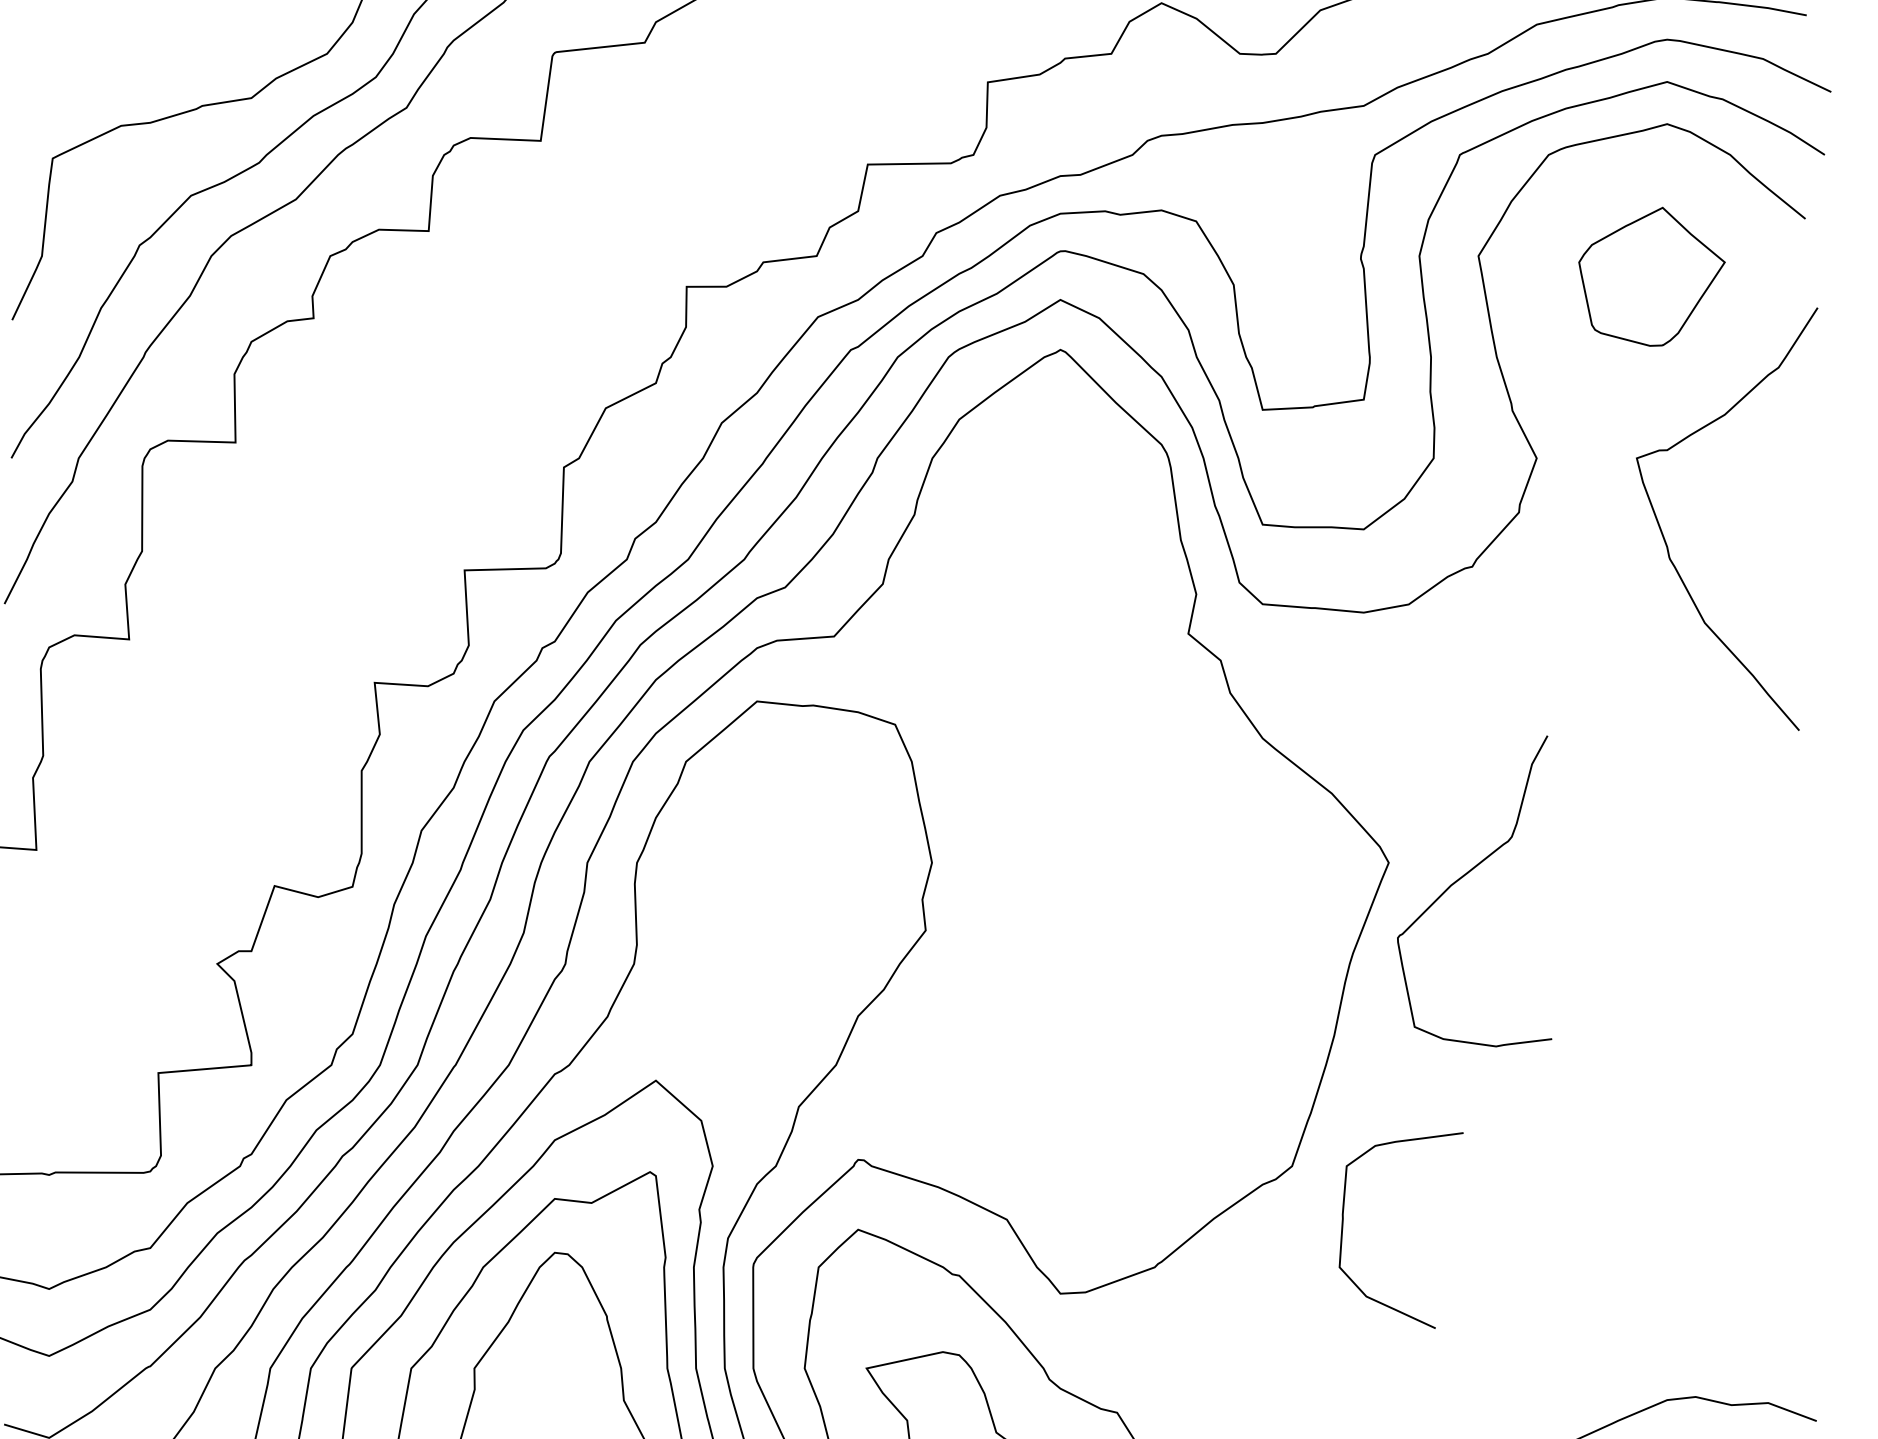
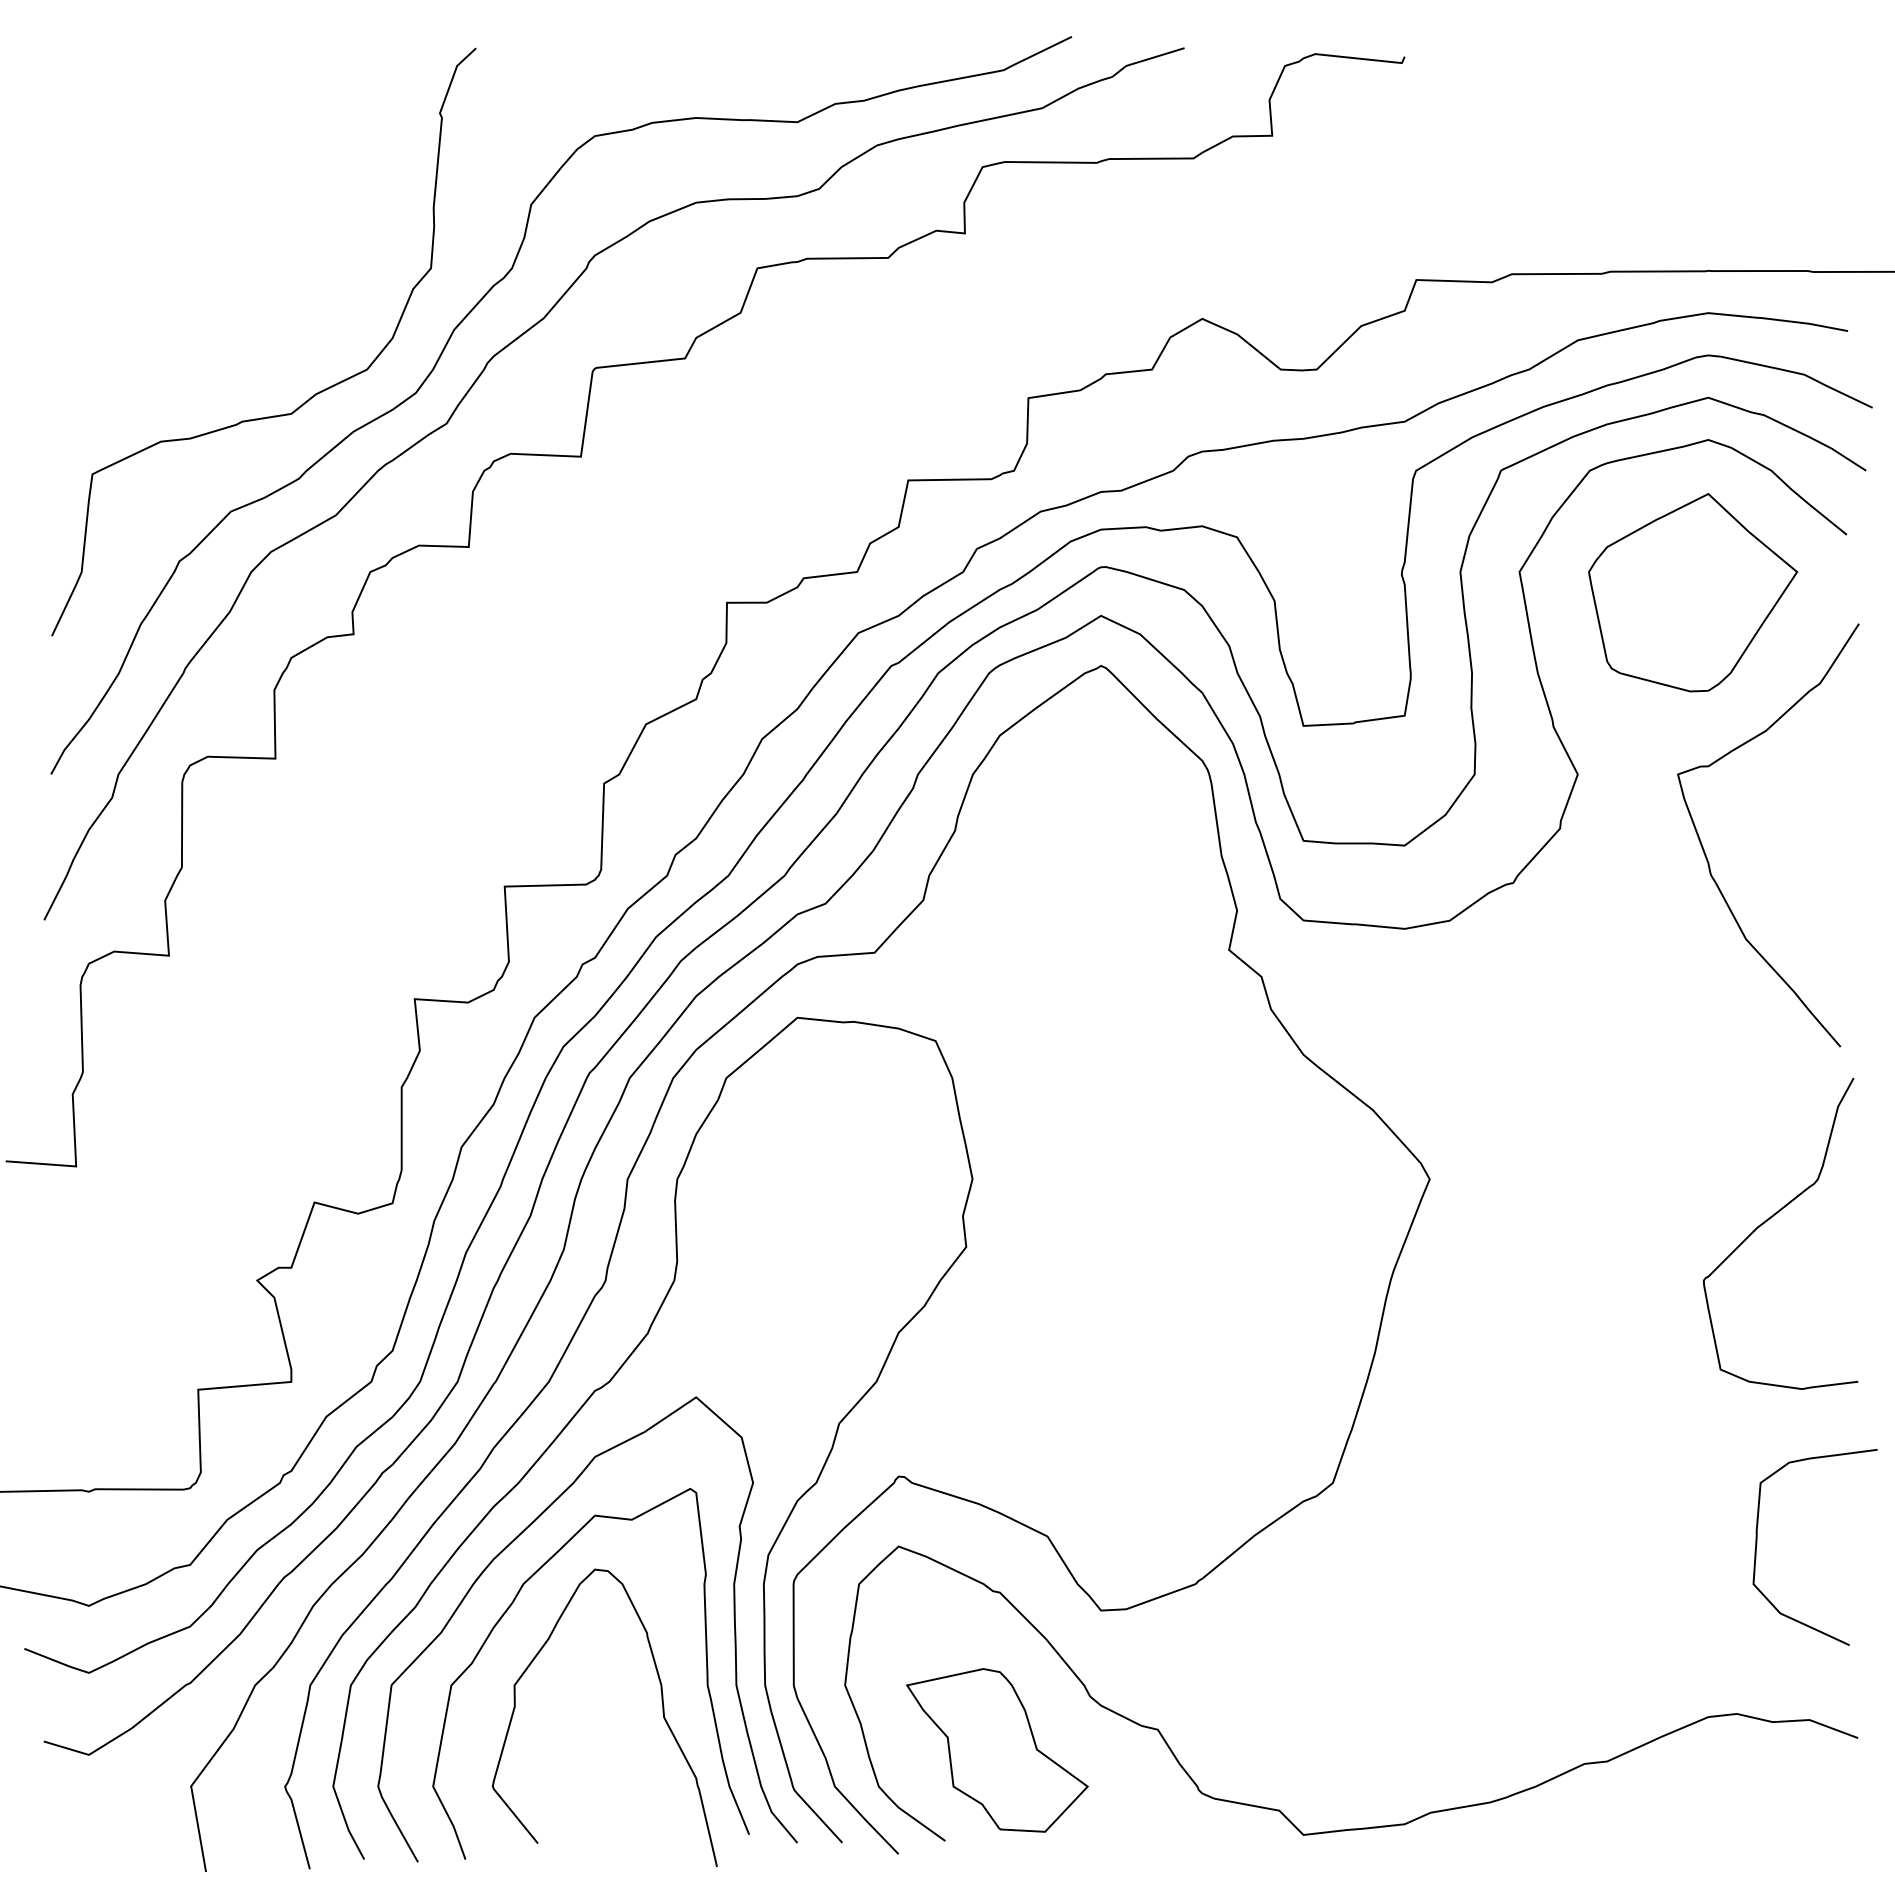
part: (1652, 276) -> (1693, 592), size x1.43
curve: (1465, 876) -> (1771, 1218), moved
curve: (1343, 1227) -> (1757, 1544), moved

